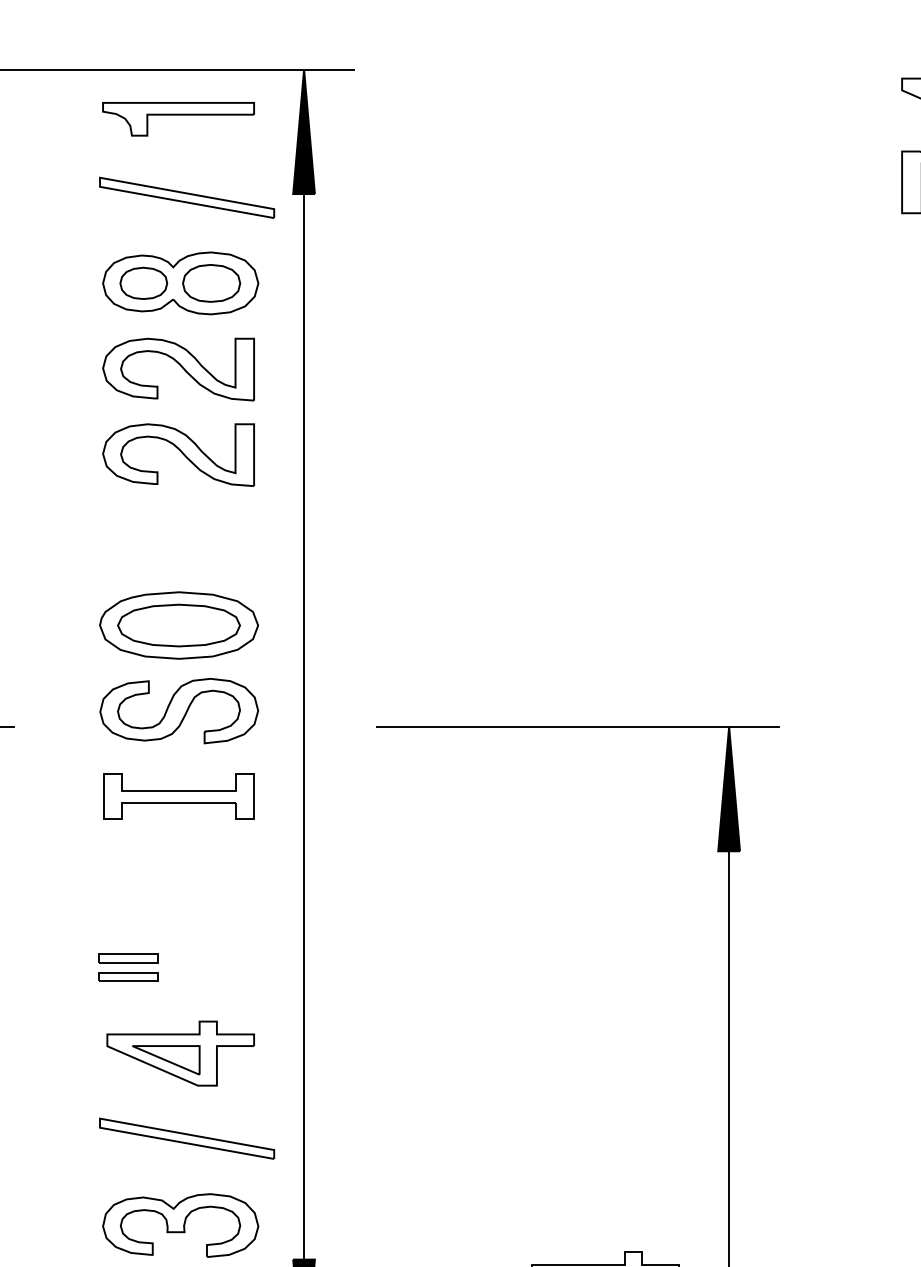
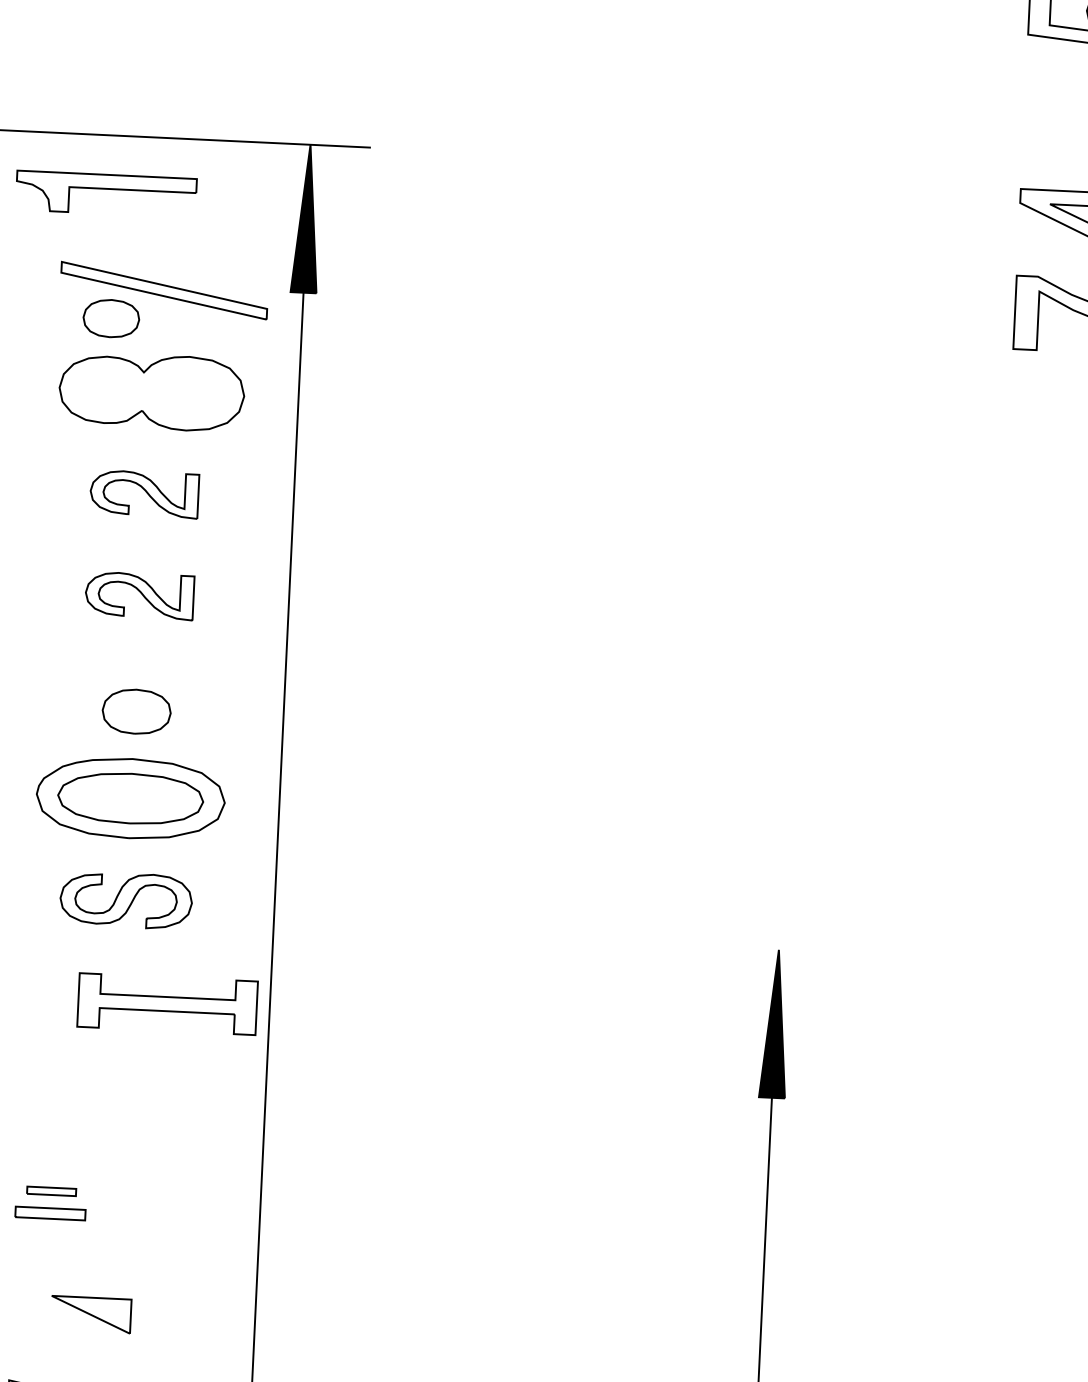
part: (178, 119) -> (106, 194), moved
part: (143, 282) -> (111, 317), moved
part: (211, 283) -> (136, 711), moved
part: (178, 369) -> (144, 494), size x0.6
part: (178, 454) -> (139, 595), size x0.6
part: (179, 711) -> (126, 900), size x0.7
line: (578, 726) -> (599, 941), removed
part: (178, 796) -> (166, 1003), moved
part: (128, 958) -> (51, 1191), size x0.7
part: (180, 1053) -> (108, 1307), removed

